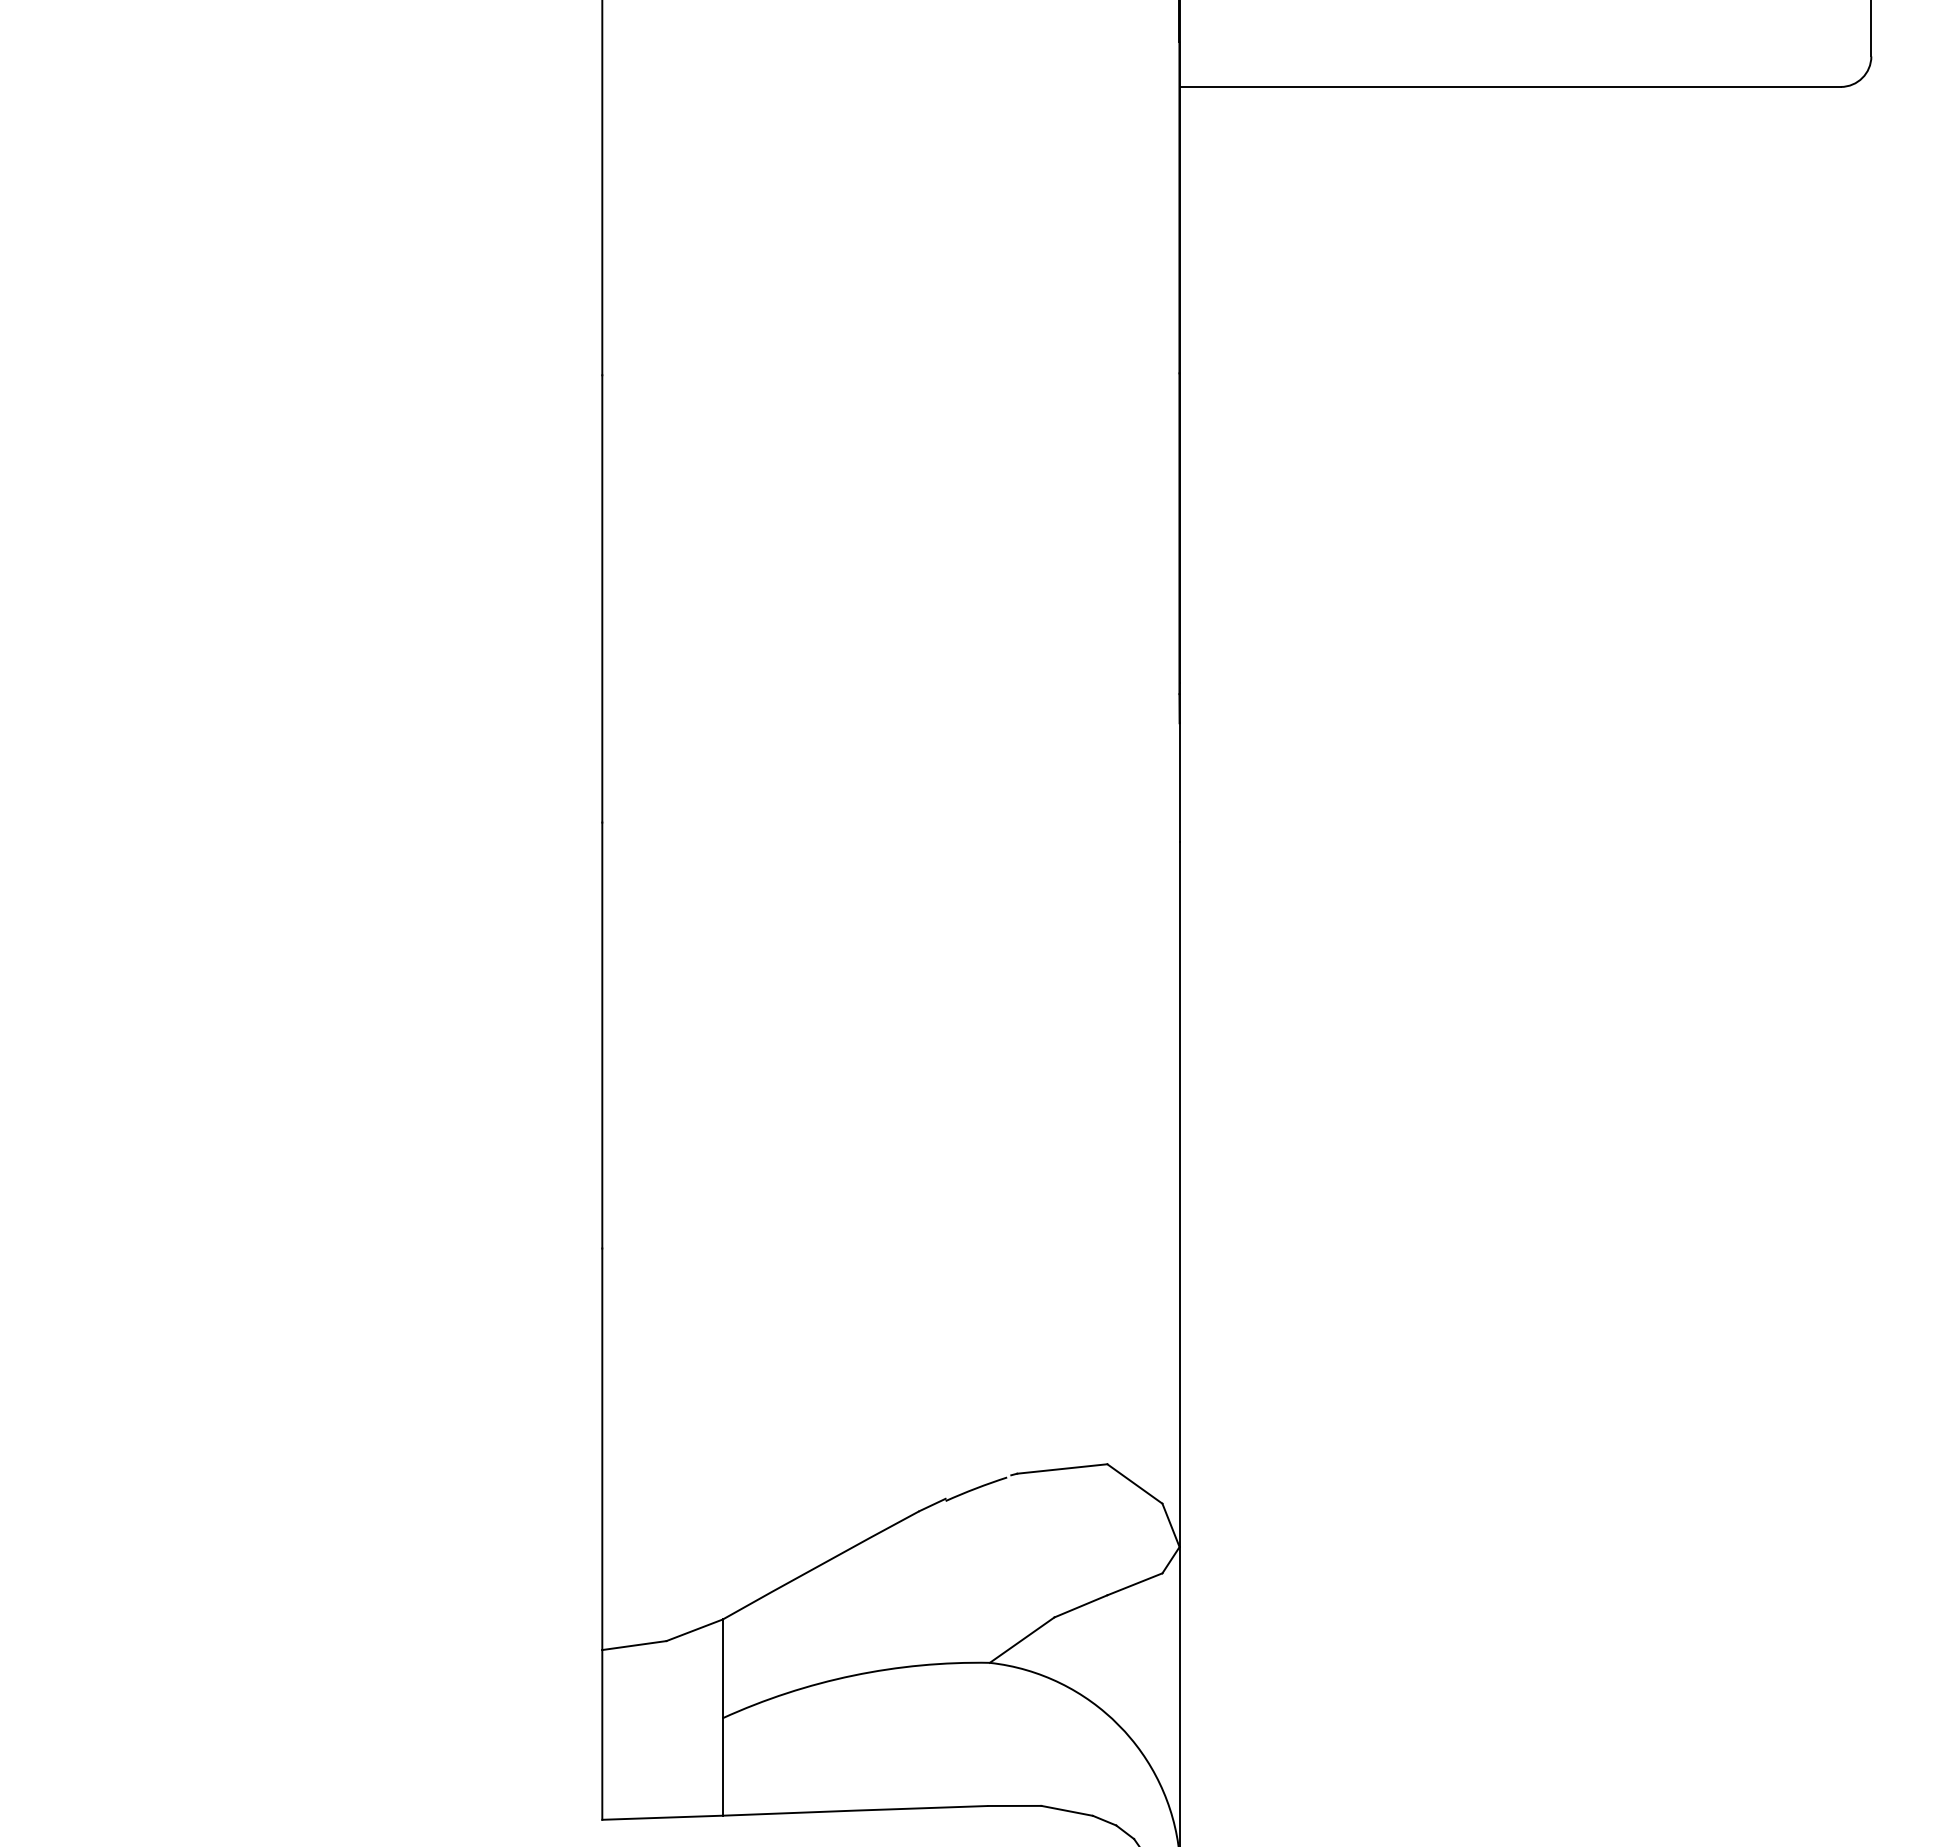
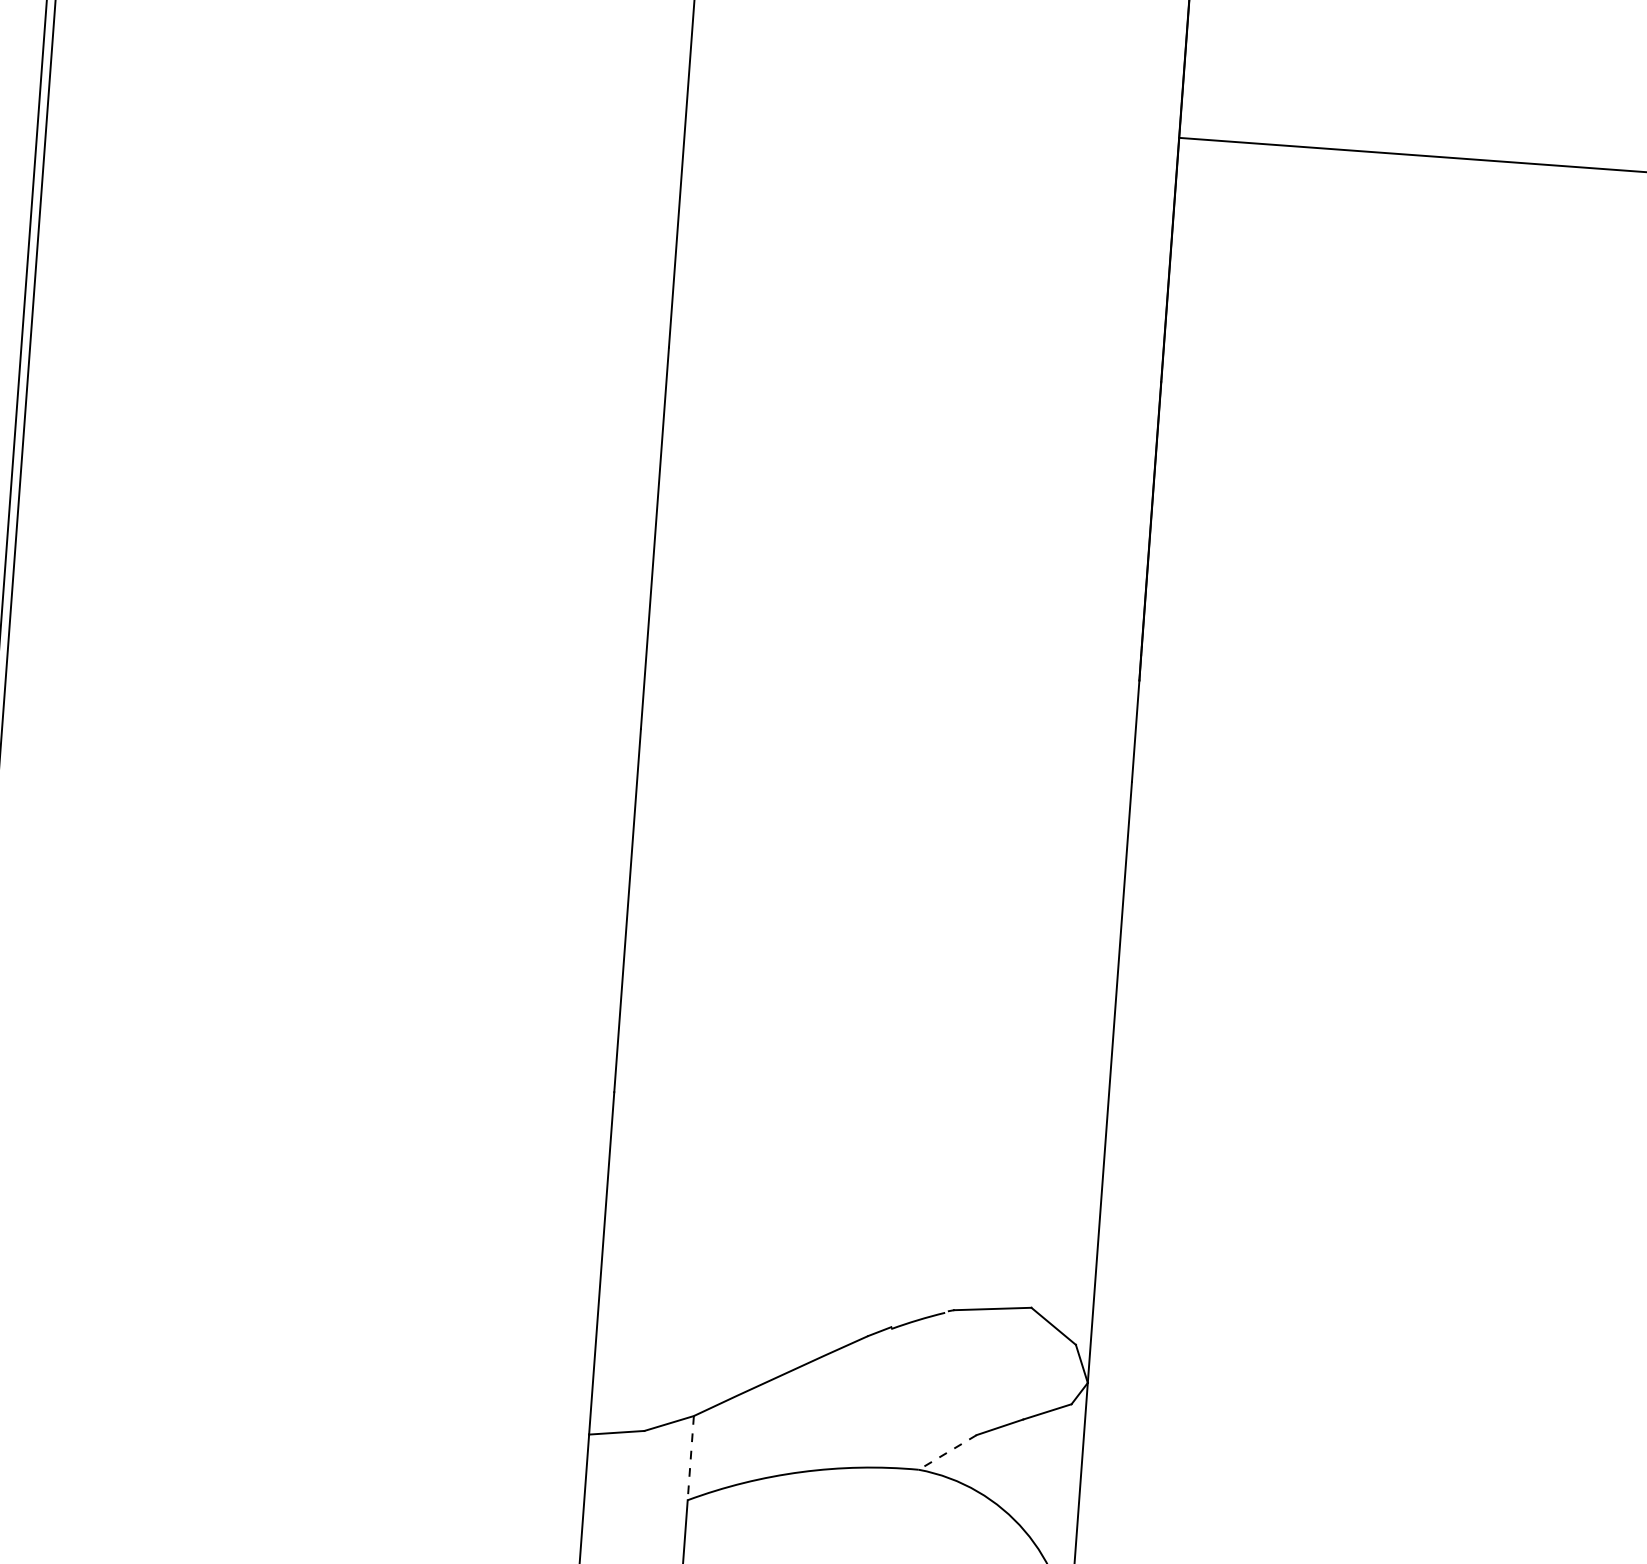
line: (1021, 1640) -> (947, 1452), solid -> dashed
line: (722, 1669) -> (690, 1458), solid -> dashed

